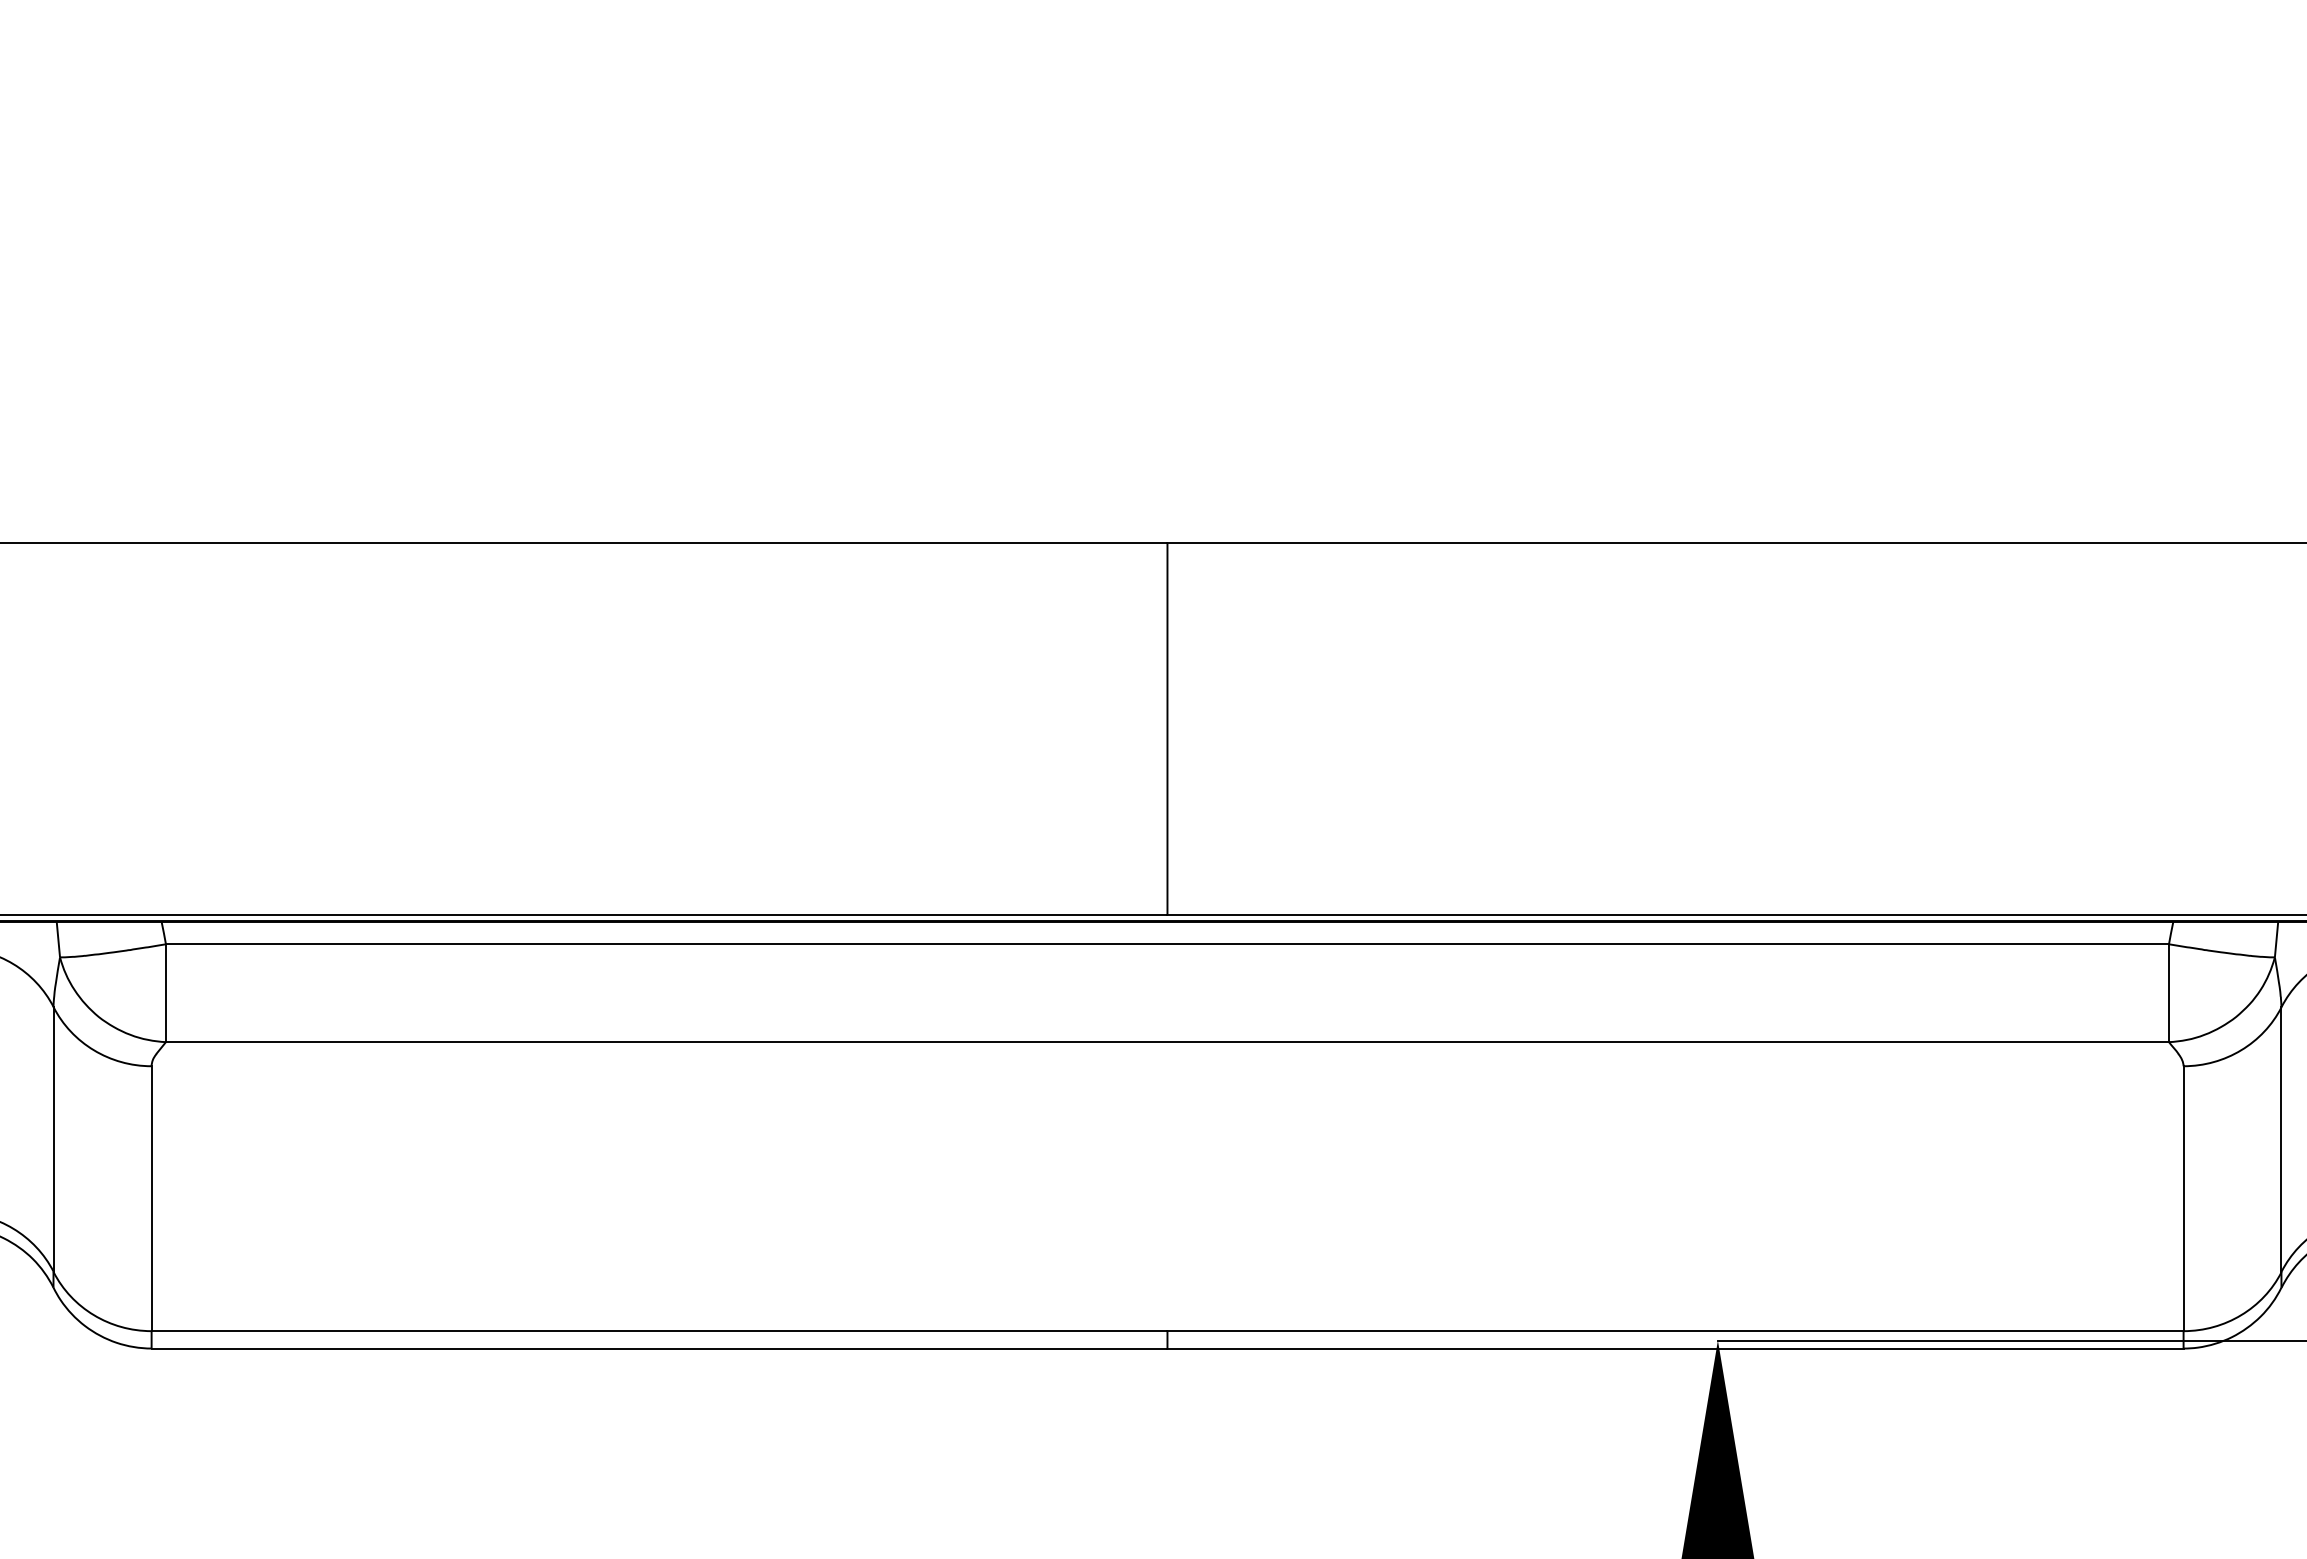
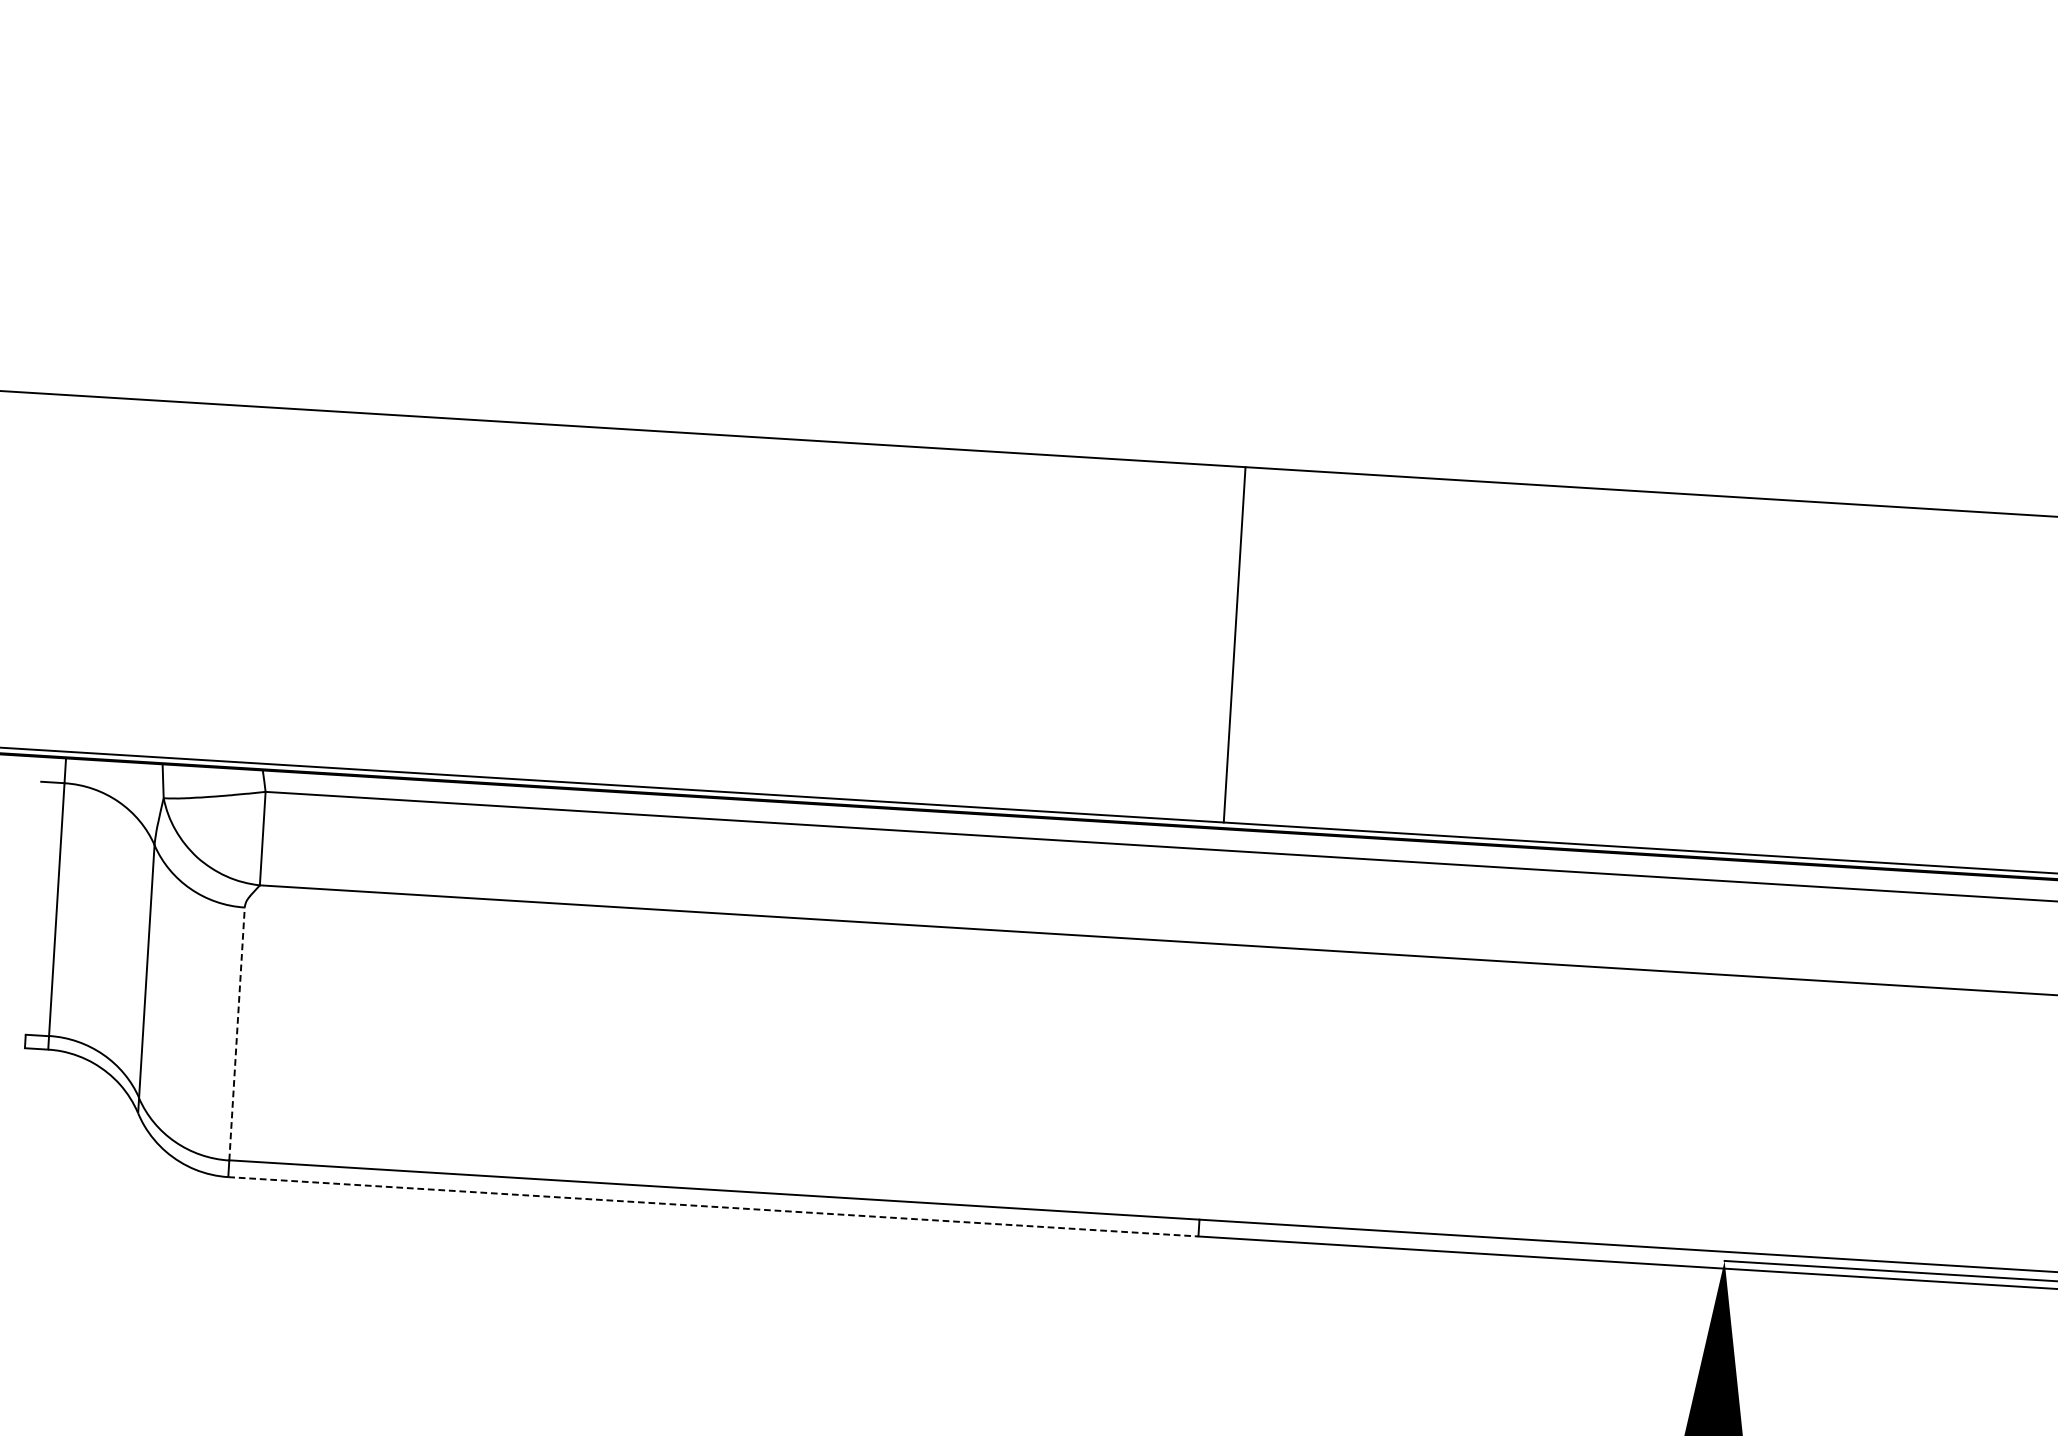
line: (151, 1198) -> (236, 1033), solid -> dashed
line: (659, 1348) -> (713, 1206), solid -> dashed

